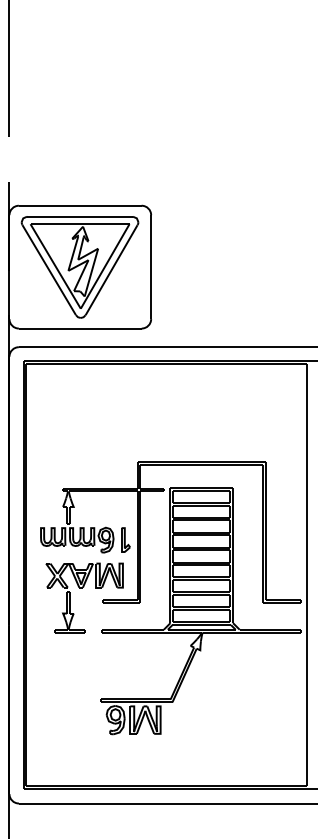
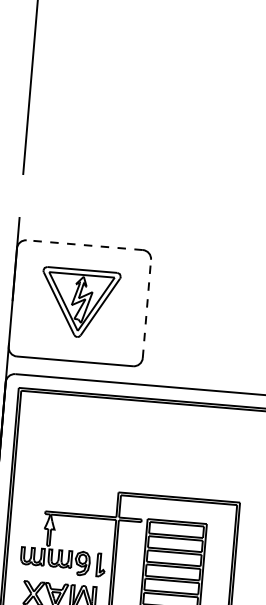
line: (79, 205) -> (84, 244), solid -> dashed
part: (79, 267) -> (79, 303), size x0.7
line: (151, 267) -> (147, 309), solid -> dashed

